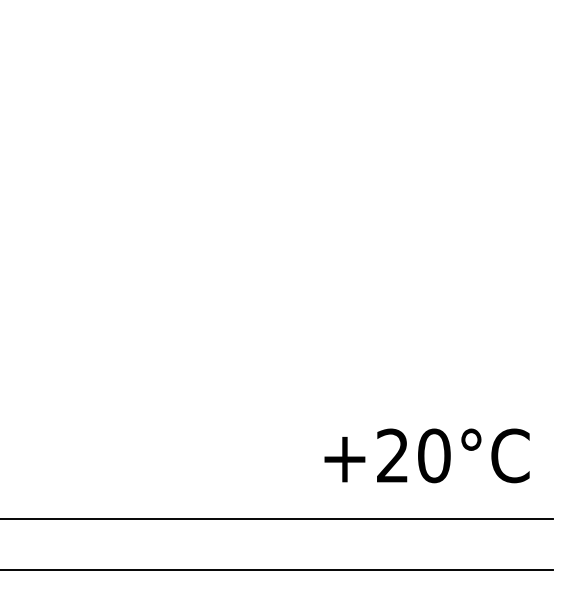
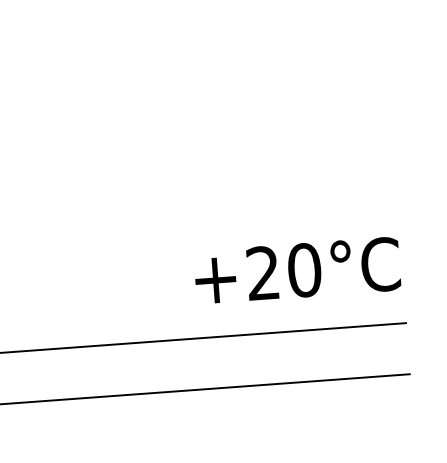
text: (426, 455) -> (296, 270), moved

